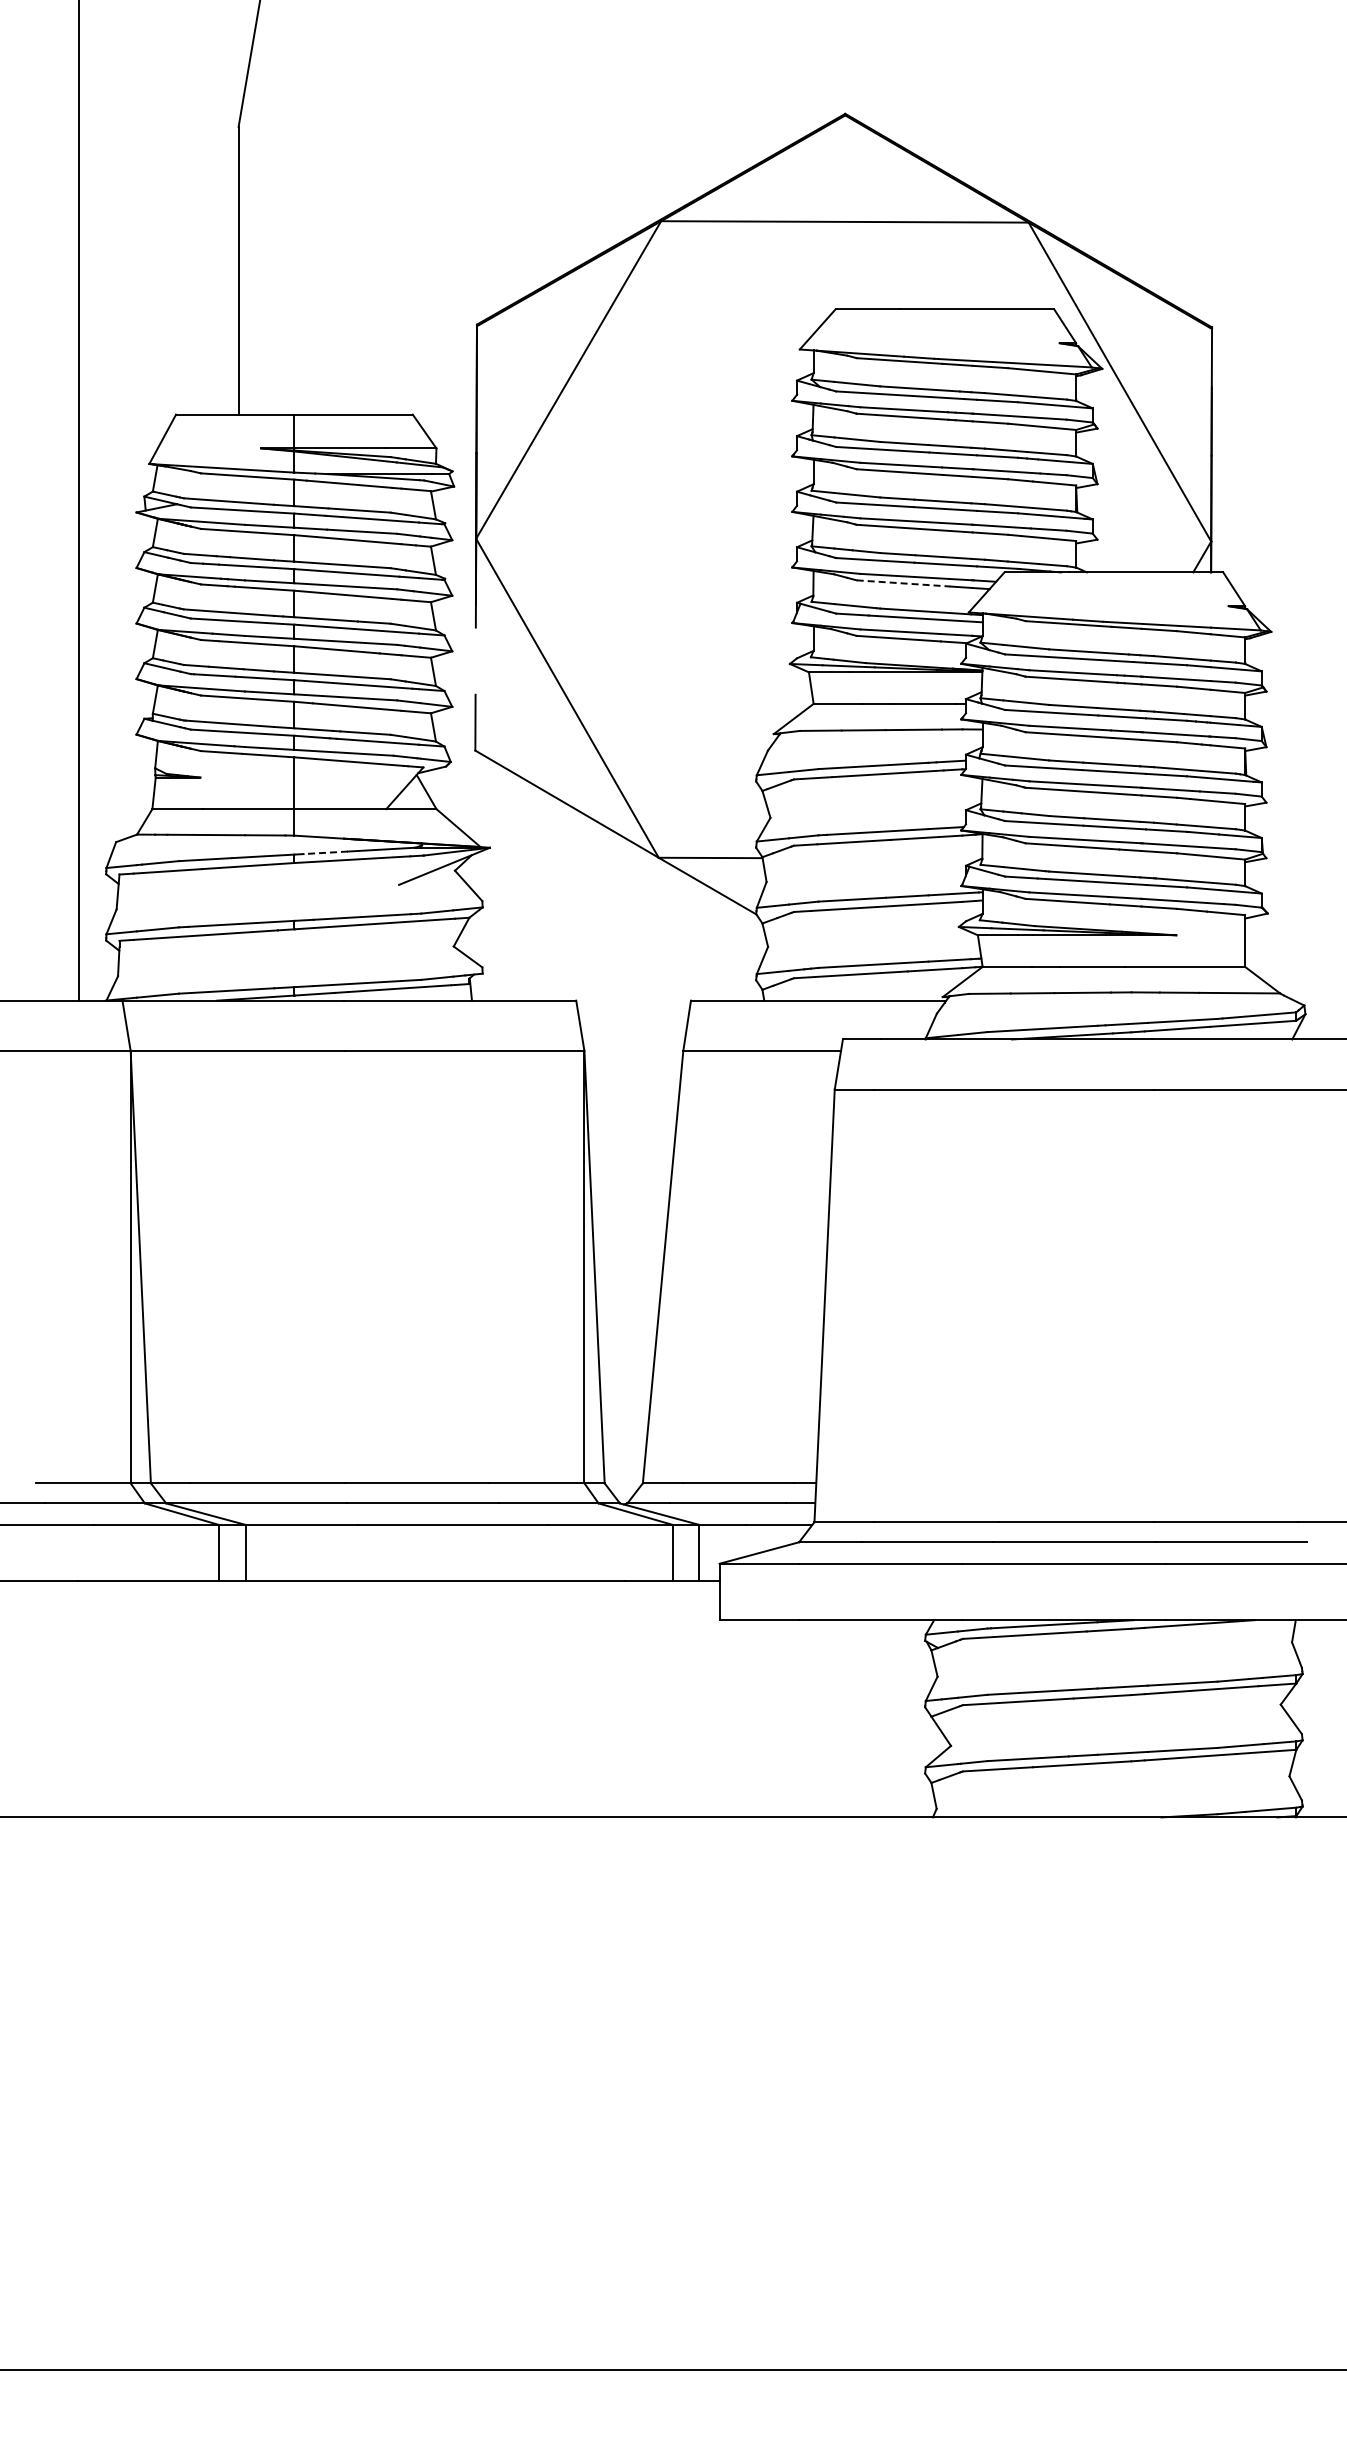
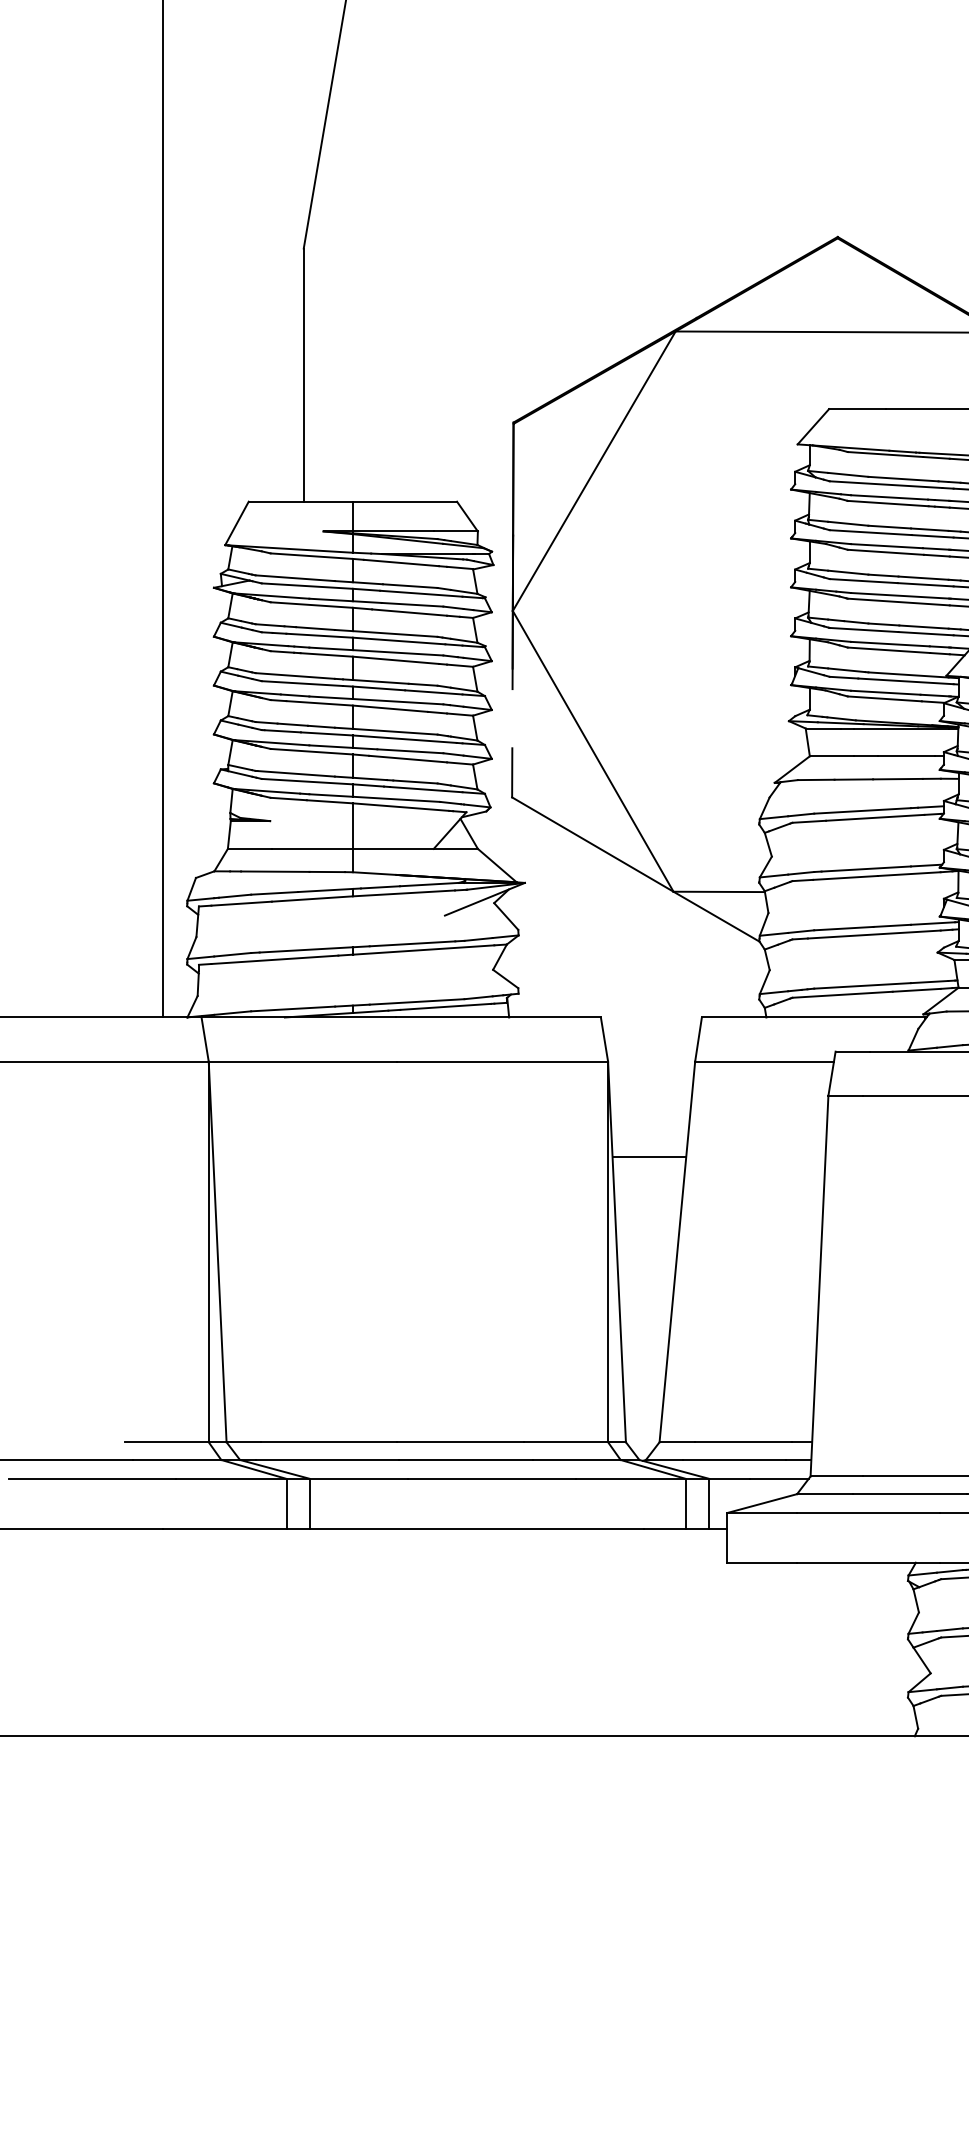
line: (903, 583) -> (888, 650), dashed -> solid
line: (325, 852) -> (380, 887), dashed -> solid
line: (631, 1158) -> (649, 1156), added

